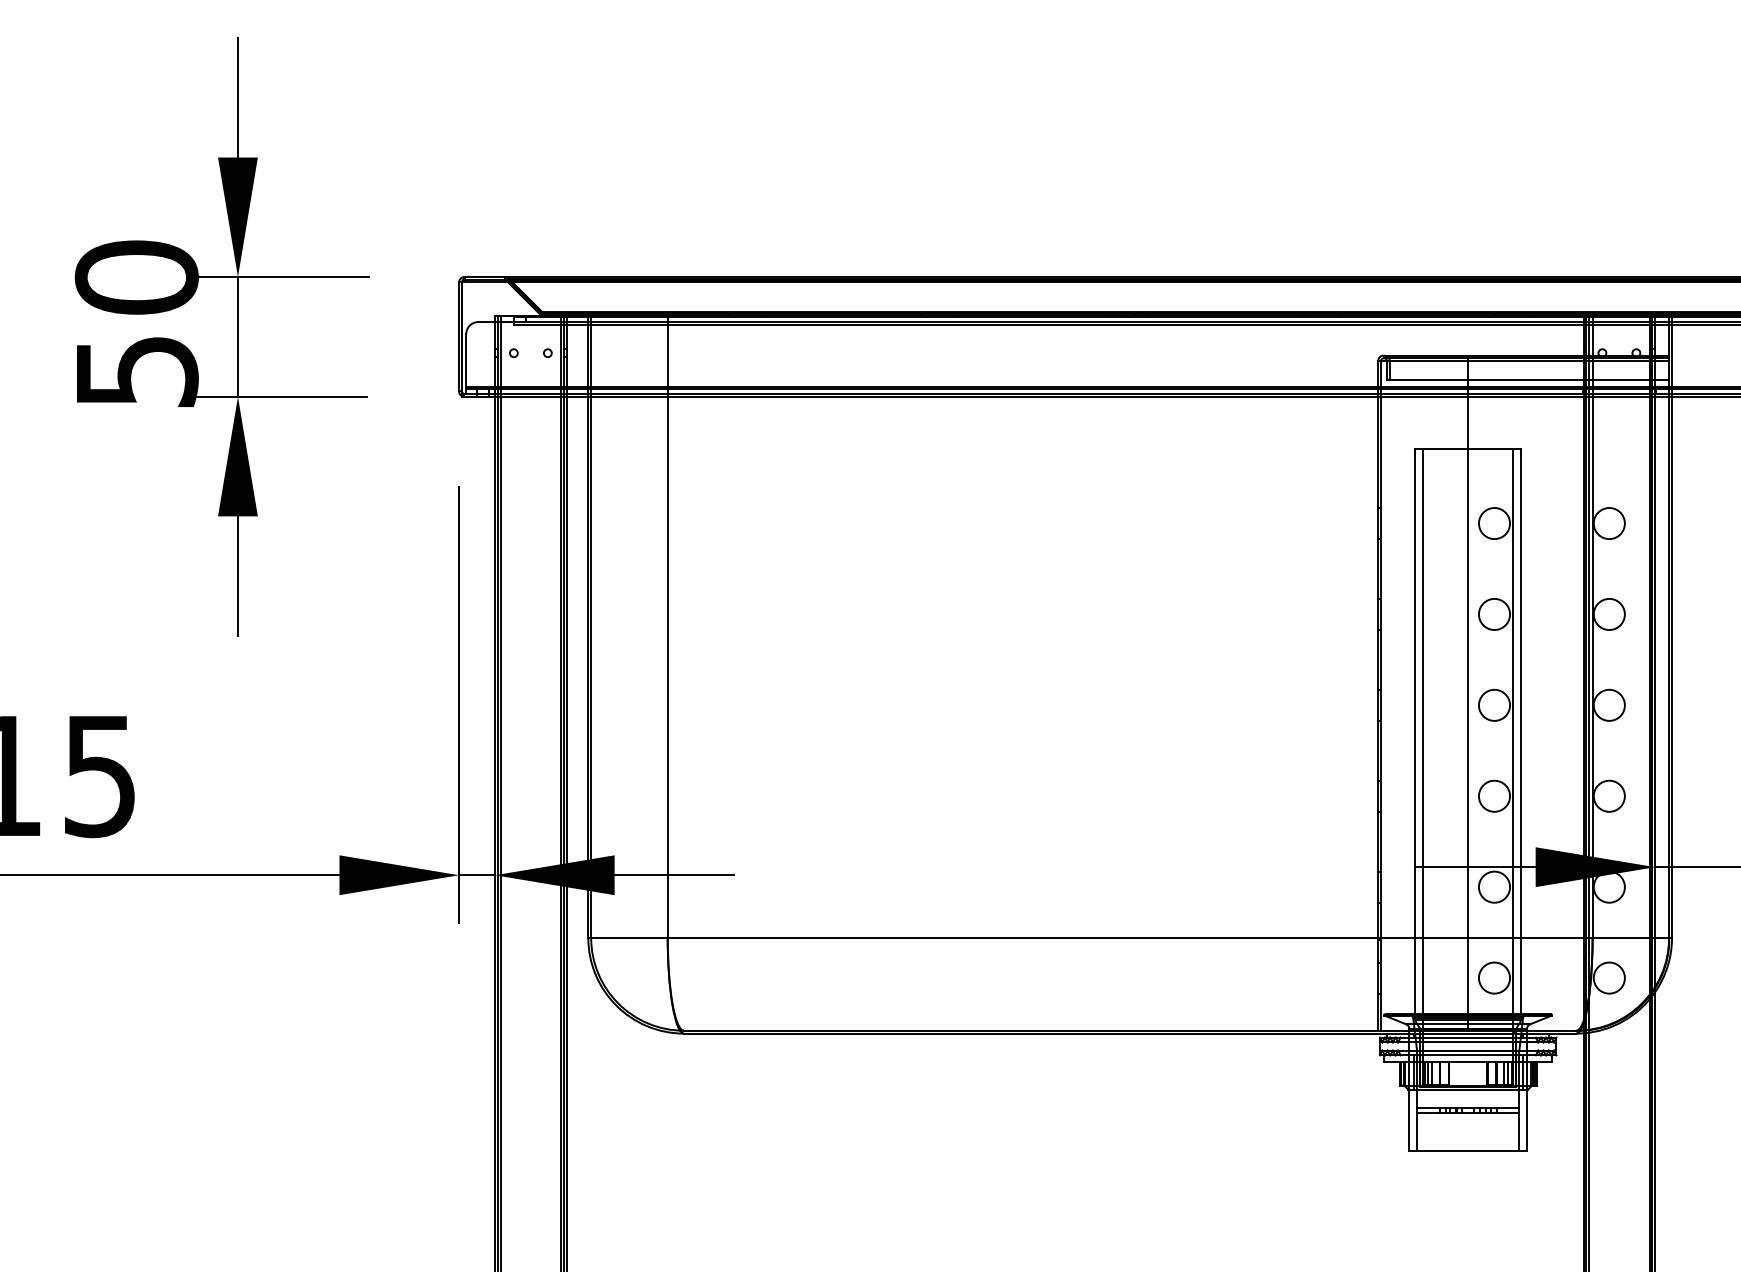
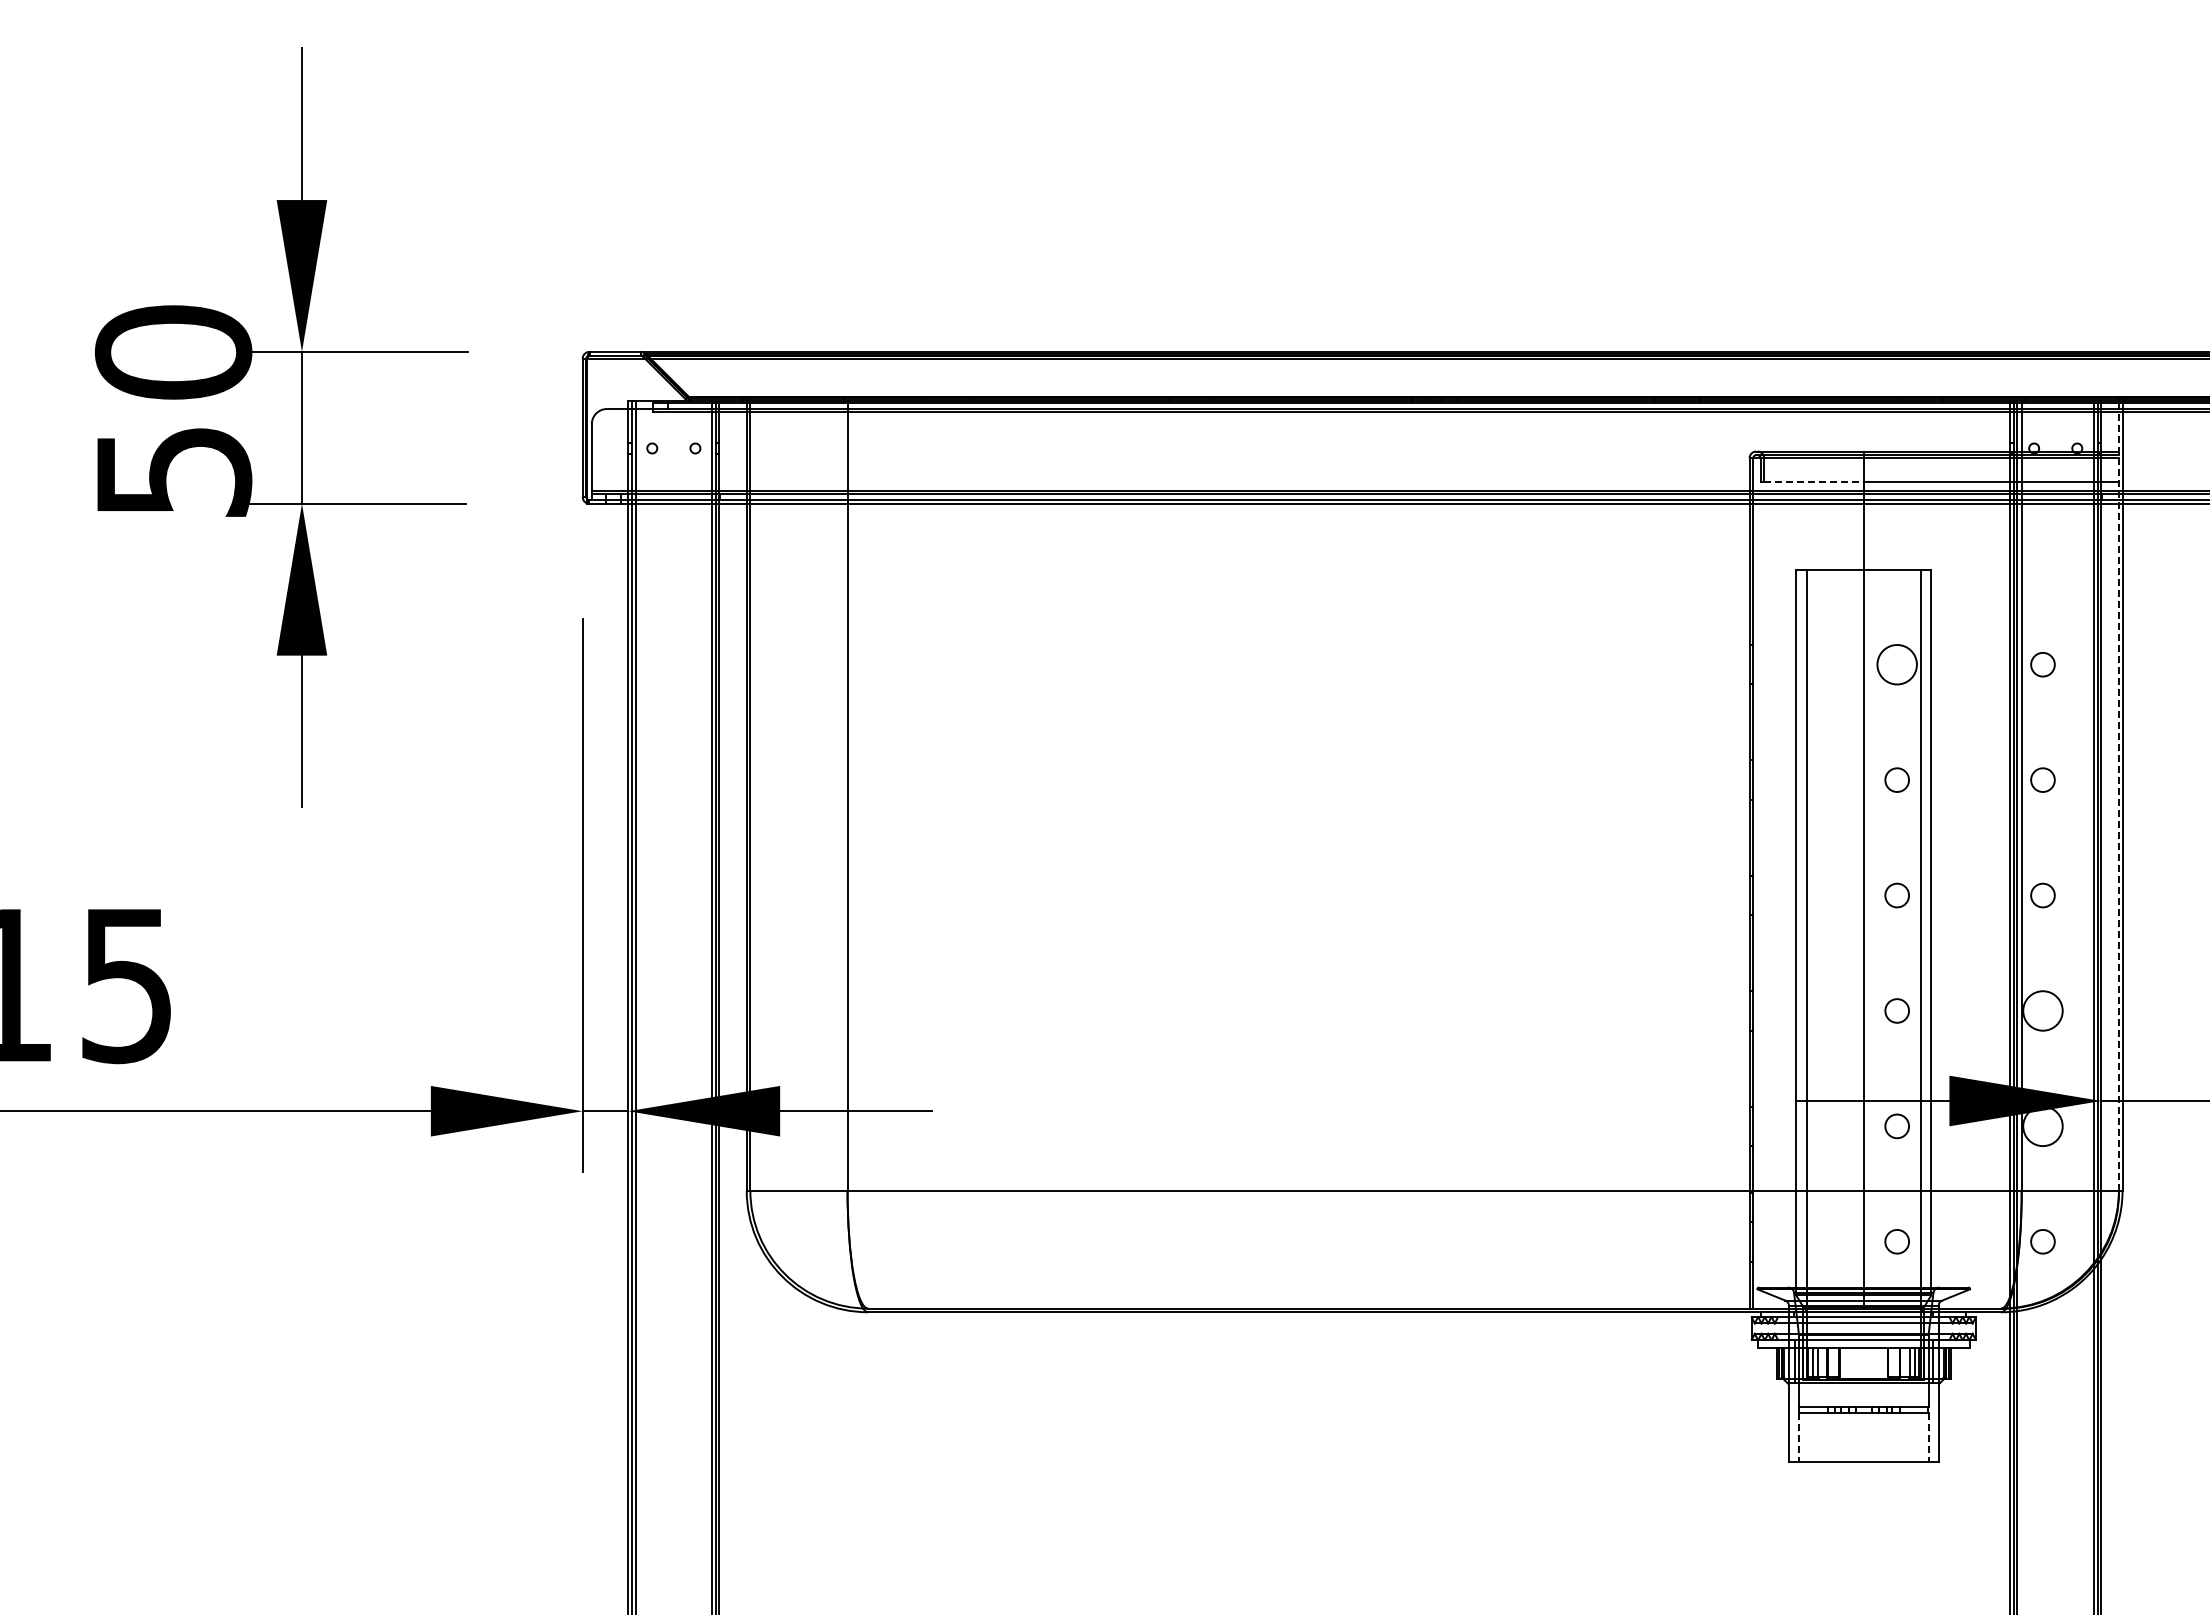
line: (1428, 379) -> (1813, 481), solid -> dashed
circle: (1608, 523) -> (2042, 664), size x0.6
circle: (1493, 613) -> (1896, 779), size x0.6
circle: (1608, 613) -> (2042, 779), size x0.6
line: (1668, 626) -> (2118, 795), solid -> dashed
circle: (1493, 705) -> (1896, 895), size x0.6
circle: (1608, 705) -> (2042, 895), size x0.6
circle: (1493, 795) -> (1896, 1010), size x0.6
circle: (1493, 887) -> (1896, 1126), size x0.6
circle: (1493, 977) -> (1896, 1241), size x0.6
circle: (1608, 977) -> (2042, 1241), size x0.6
line: (1416, 1133) -> (1798, 1438), solid -> dashed
line: (1519, 1133) -> (1928, 1438), solid -> dashed

